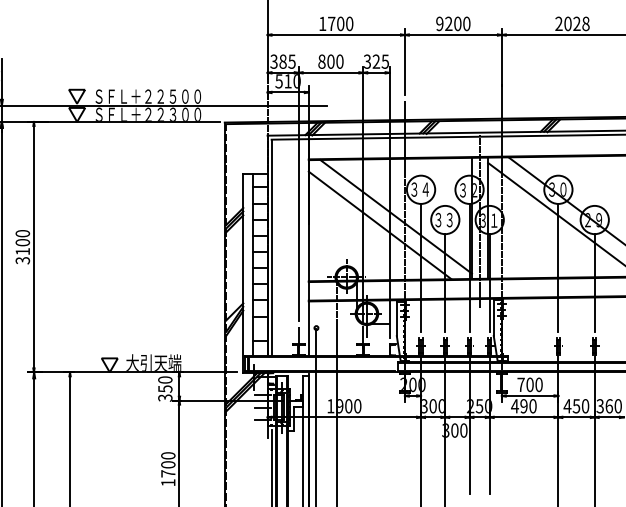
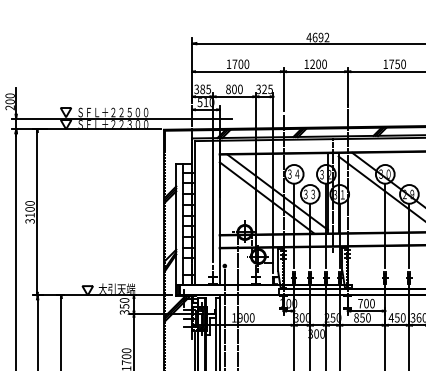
text: (439, 24) -> (306, 64), 9200 -> 1200
text: (572, 24) -> (394, 64), 2028 -> 1750
text: (518, 405) -> (358, 317), 490 -> 850

